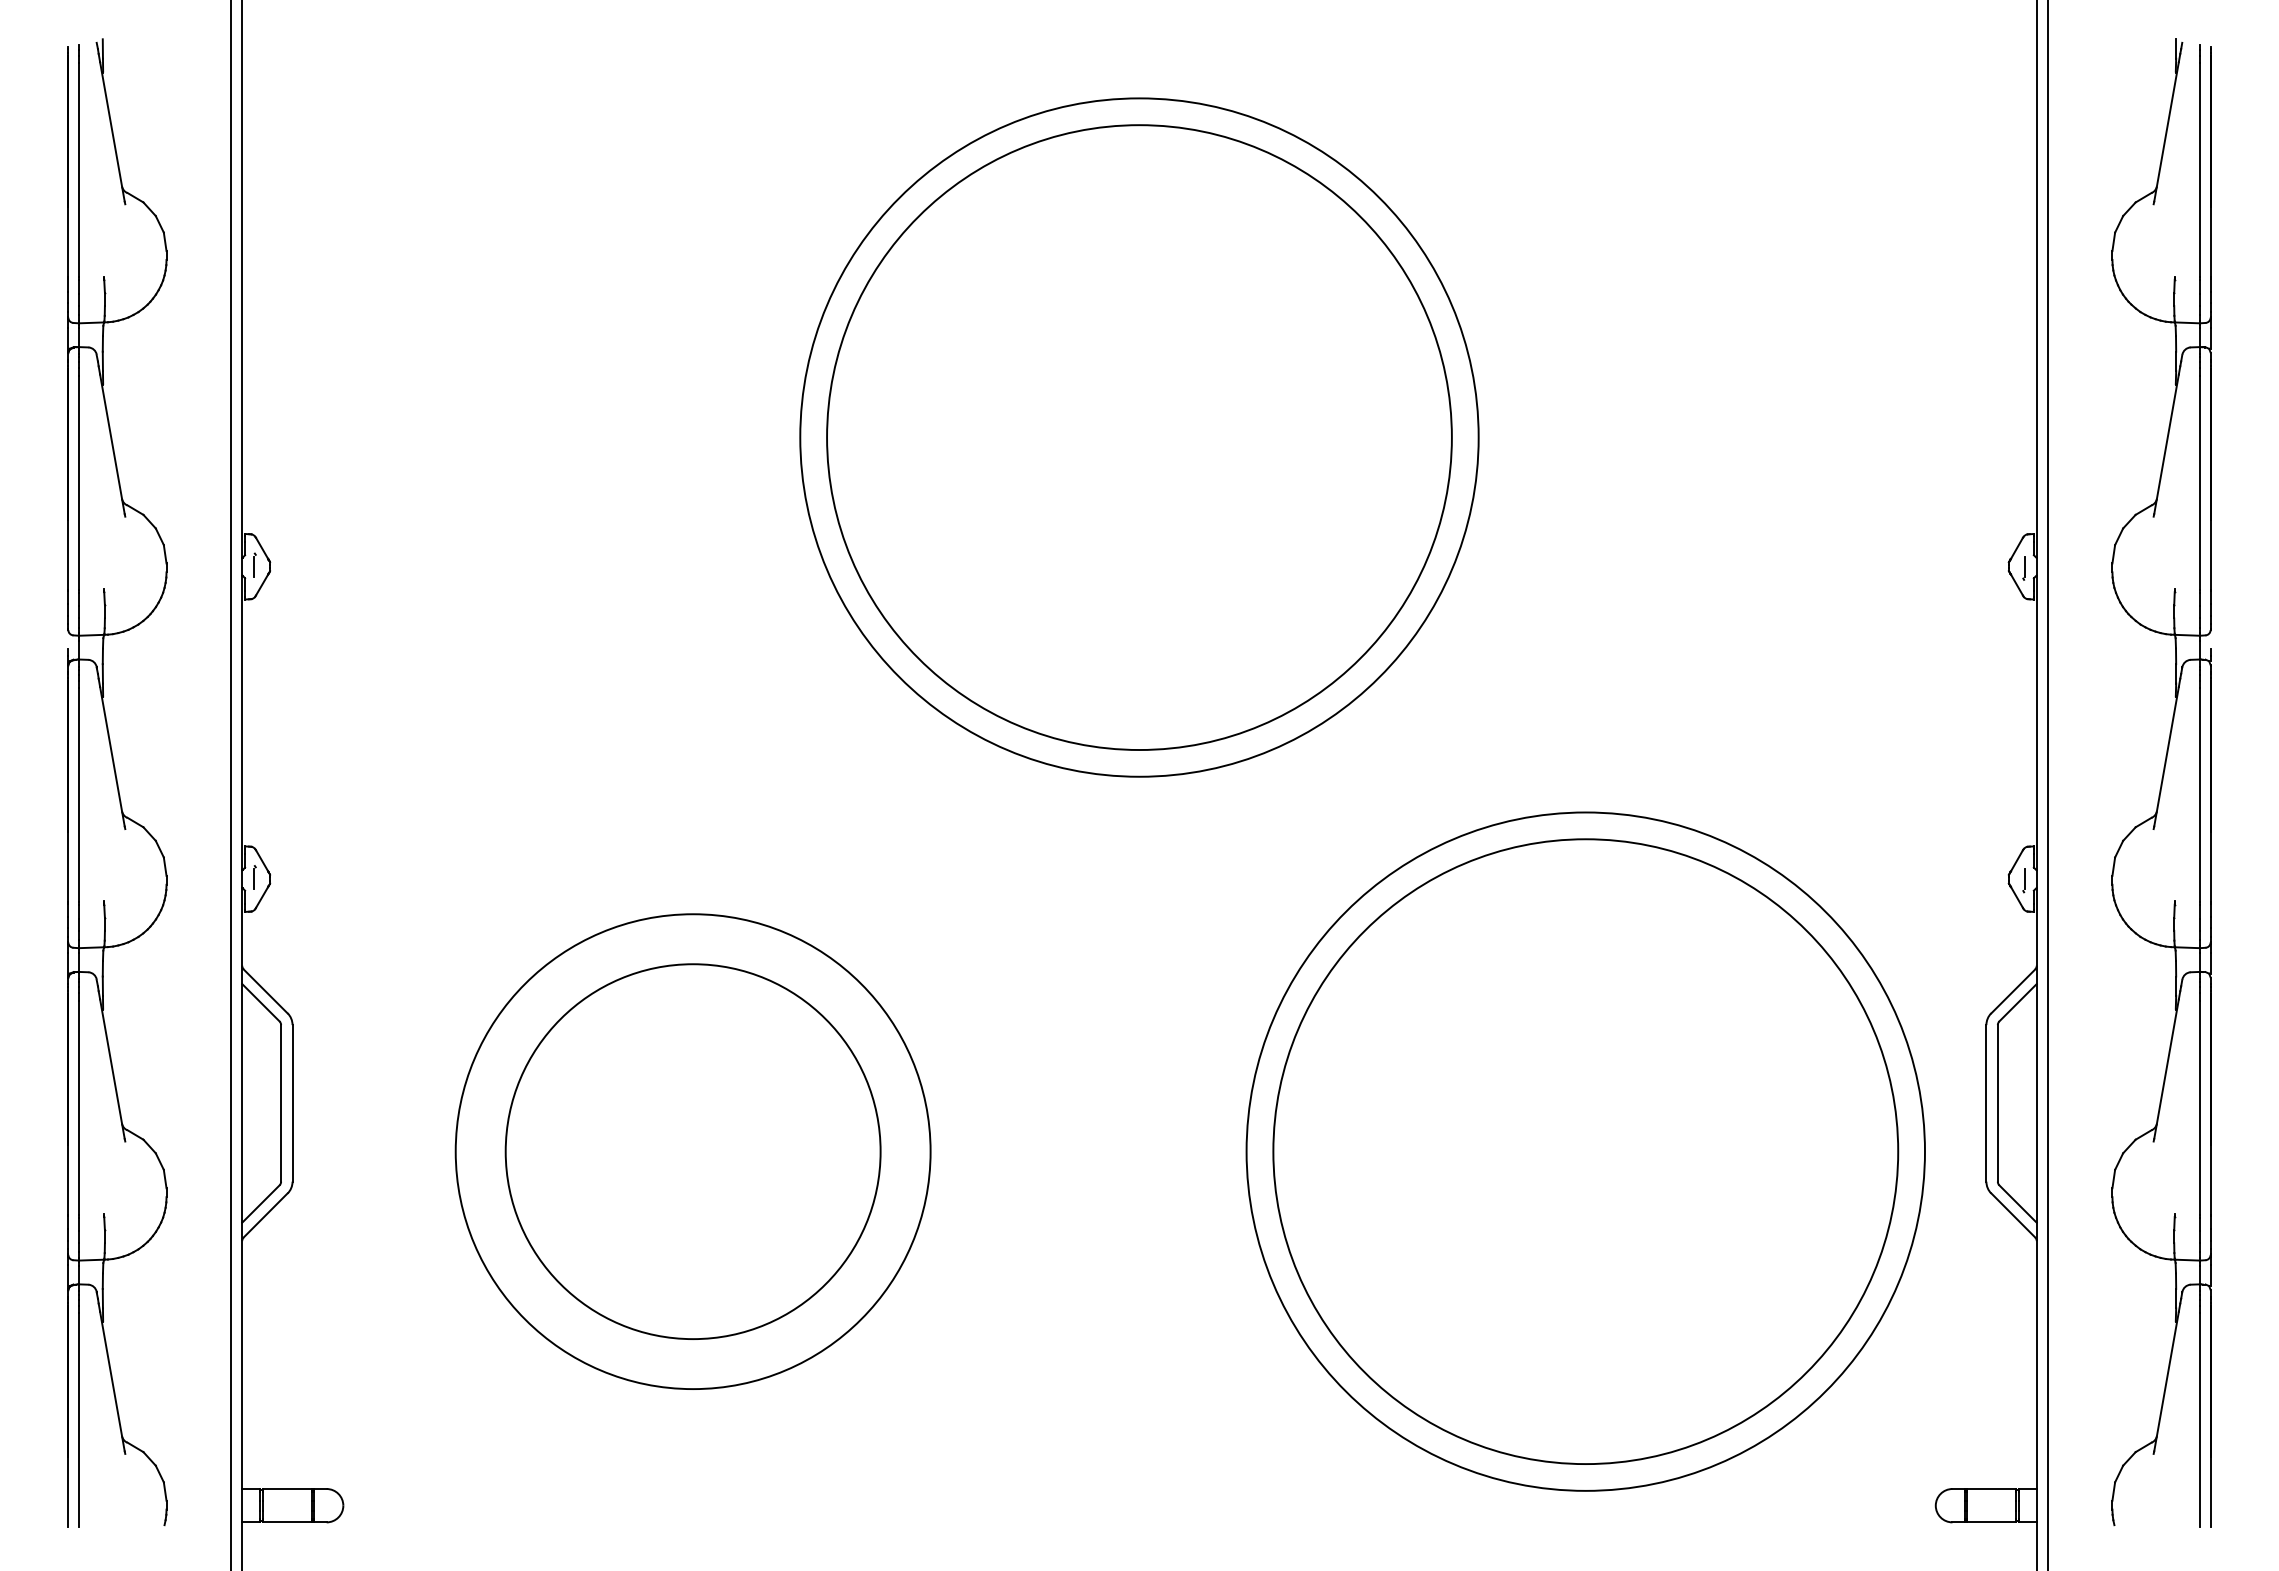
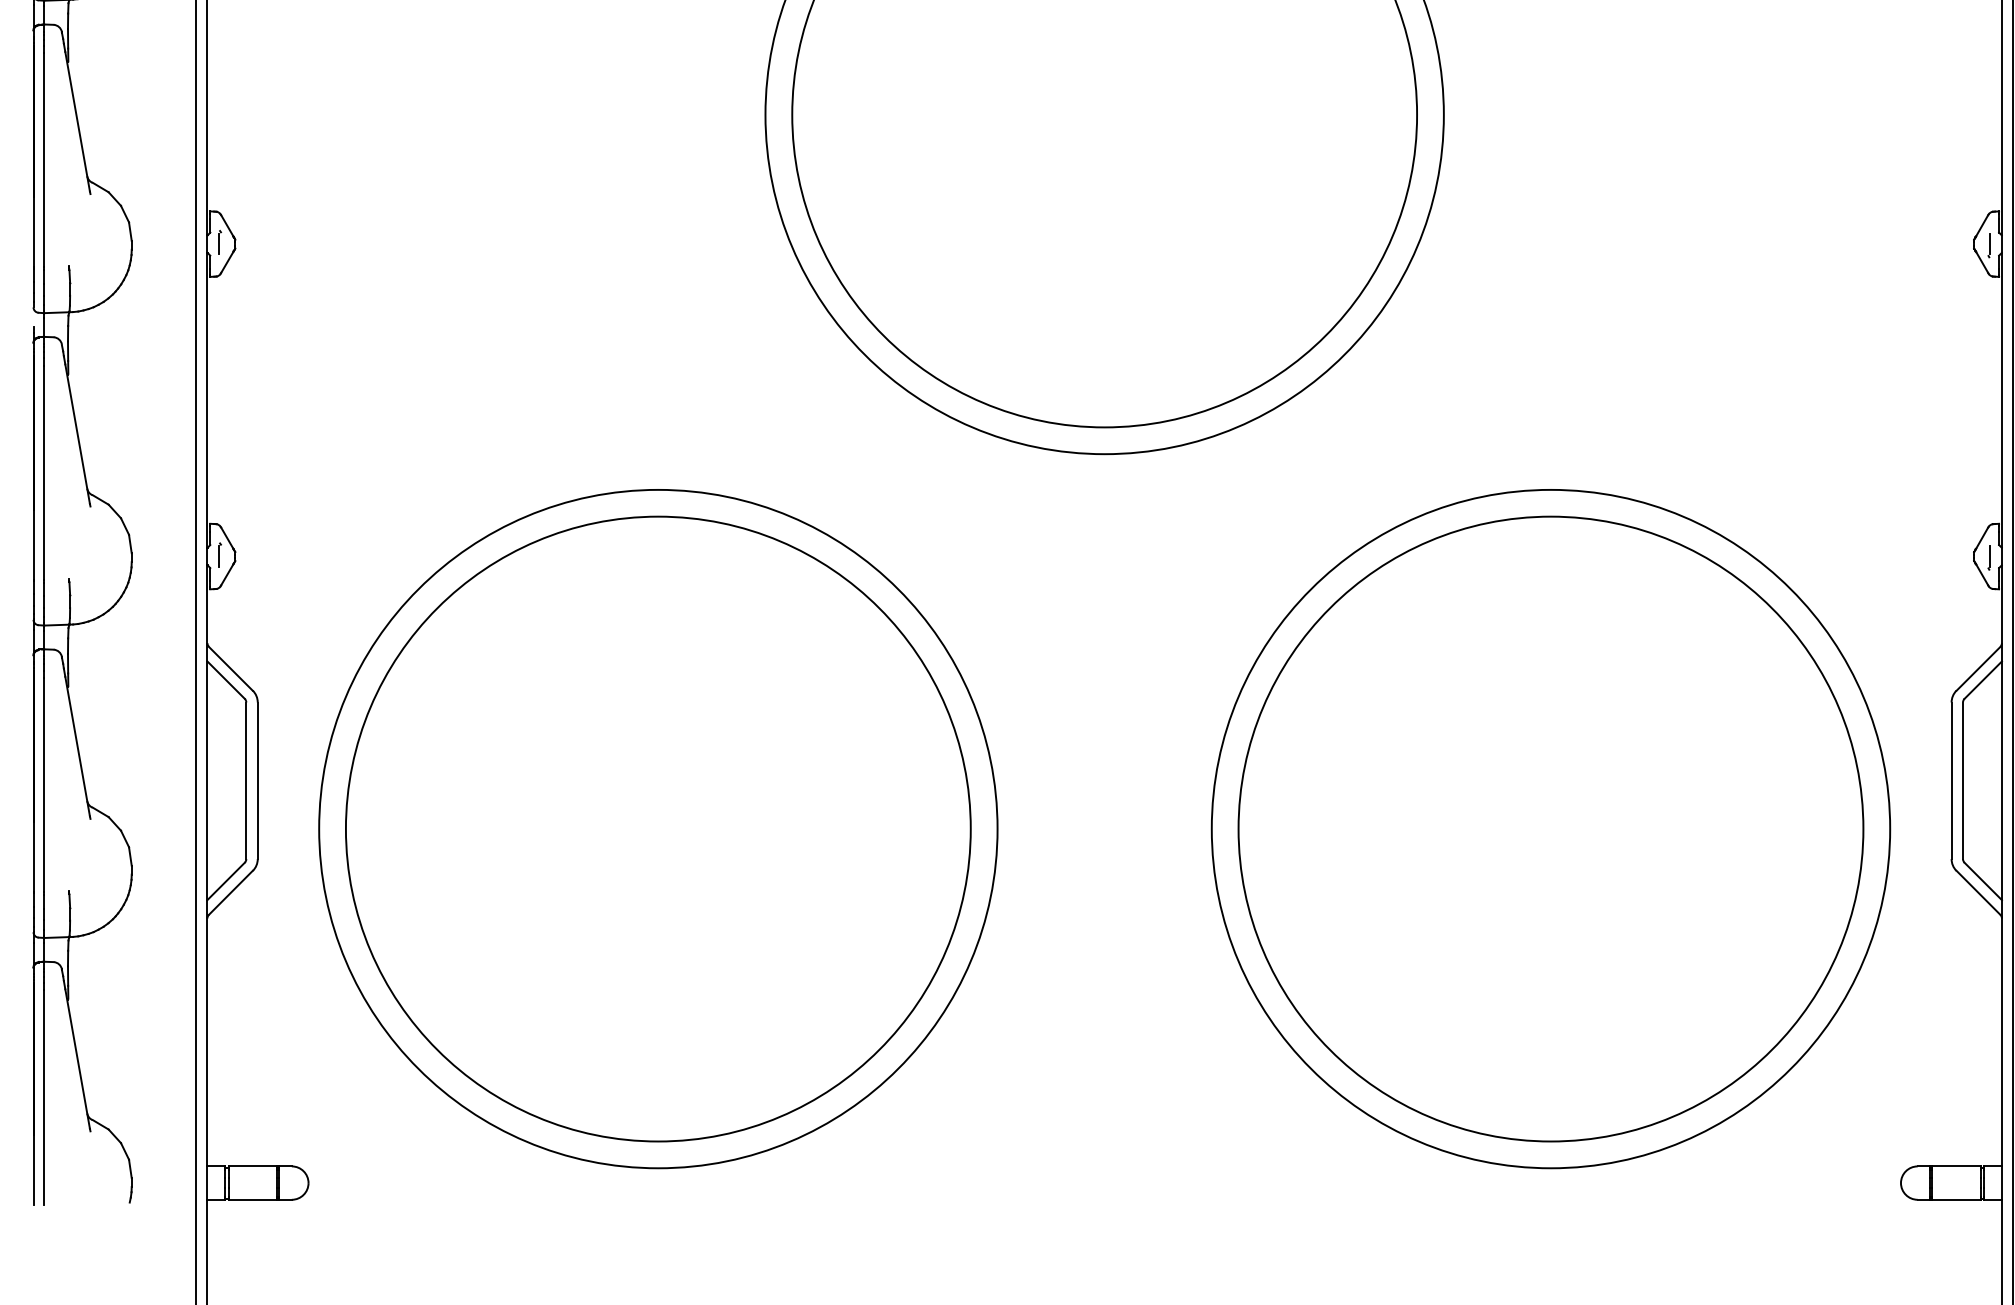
circle: (692, 1151) -> (657, 828), size x1.43
circle: (692, 1151) -> (657, 828), size x1.67

